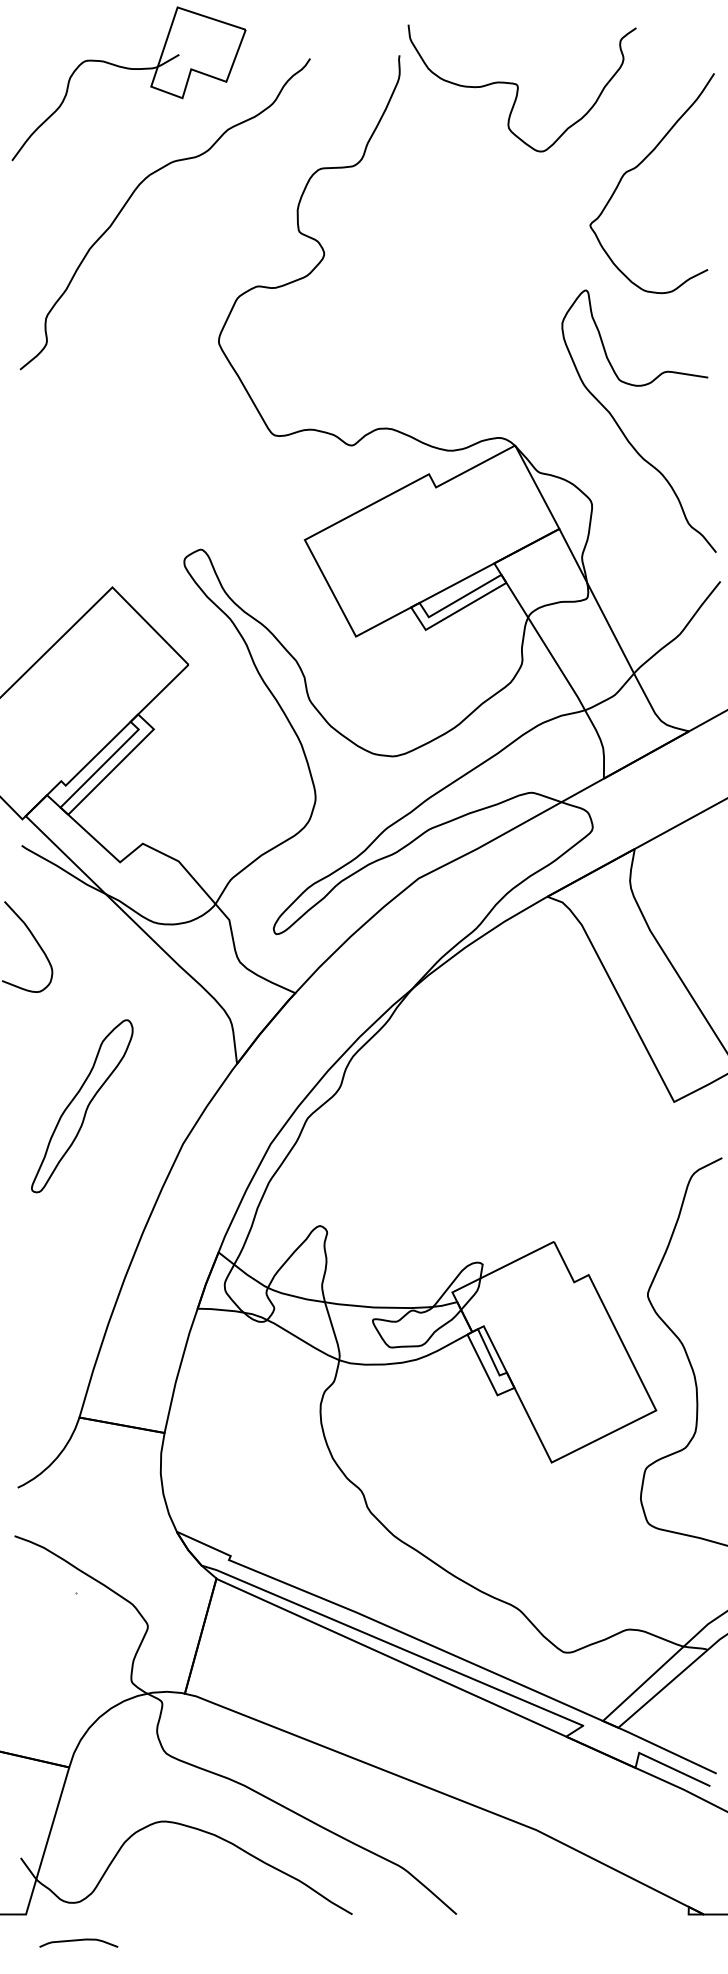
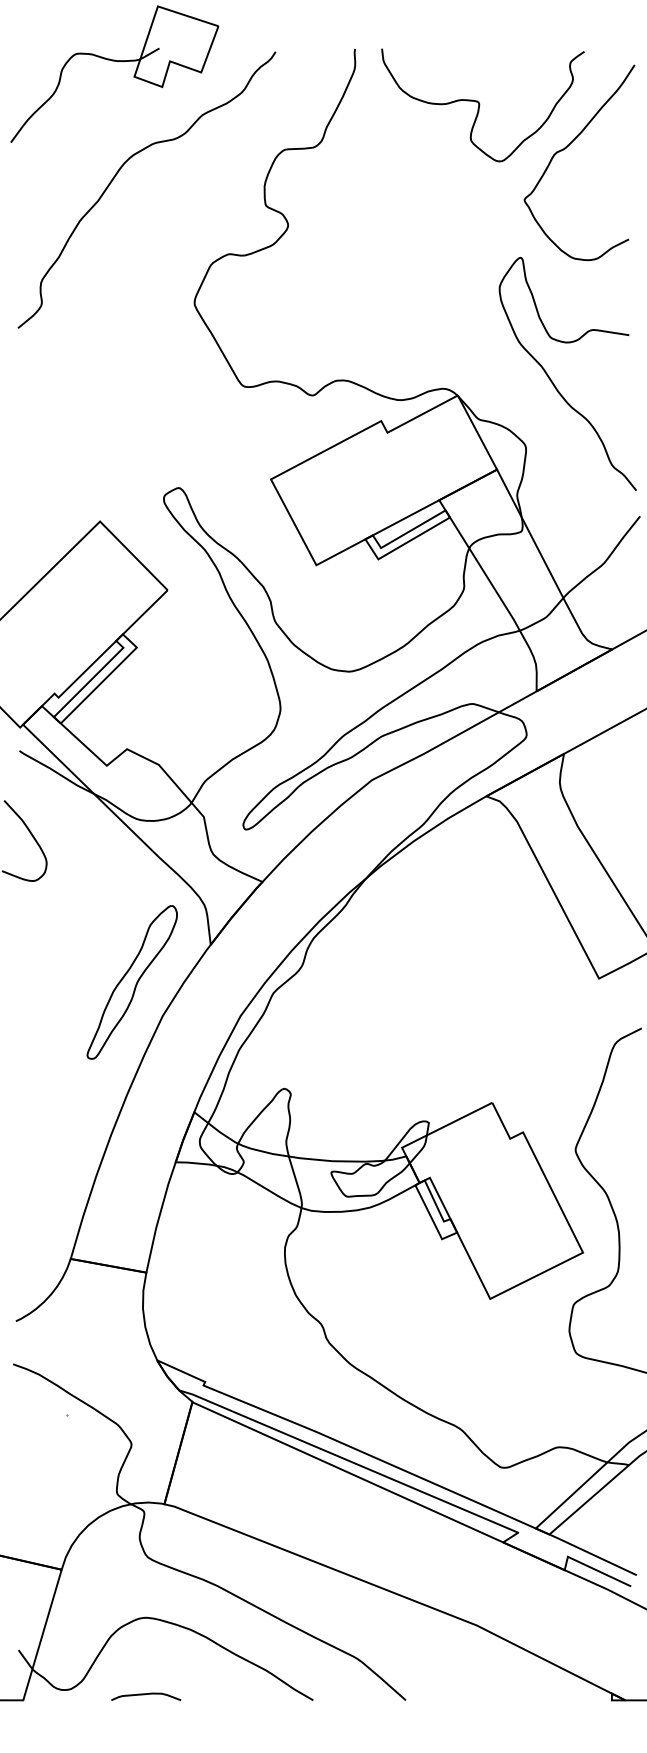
curve: (519, 88) -> (480, 105), moved
part: (81, 1106) -> (131, 982), moved
curve: (79, 1940) -> (146, 1694), moved

